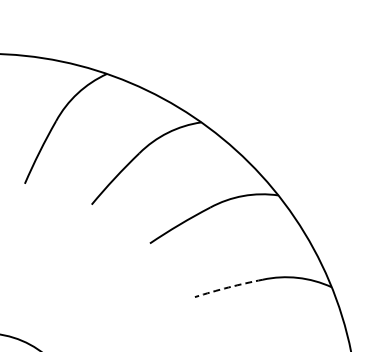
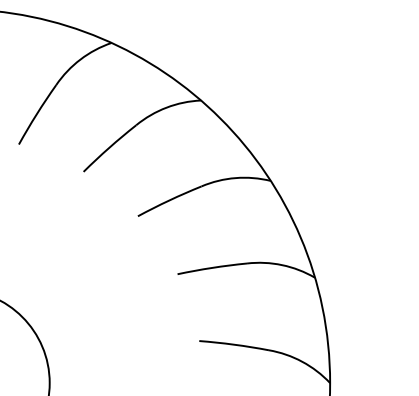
arc: (228, 287) -> (212, 267), dashed -> solid

